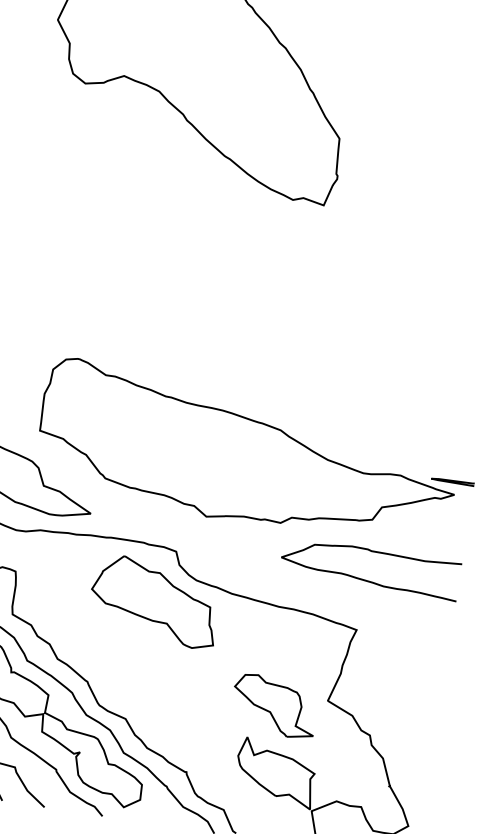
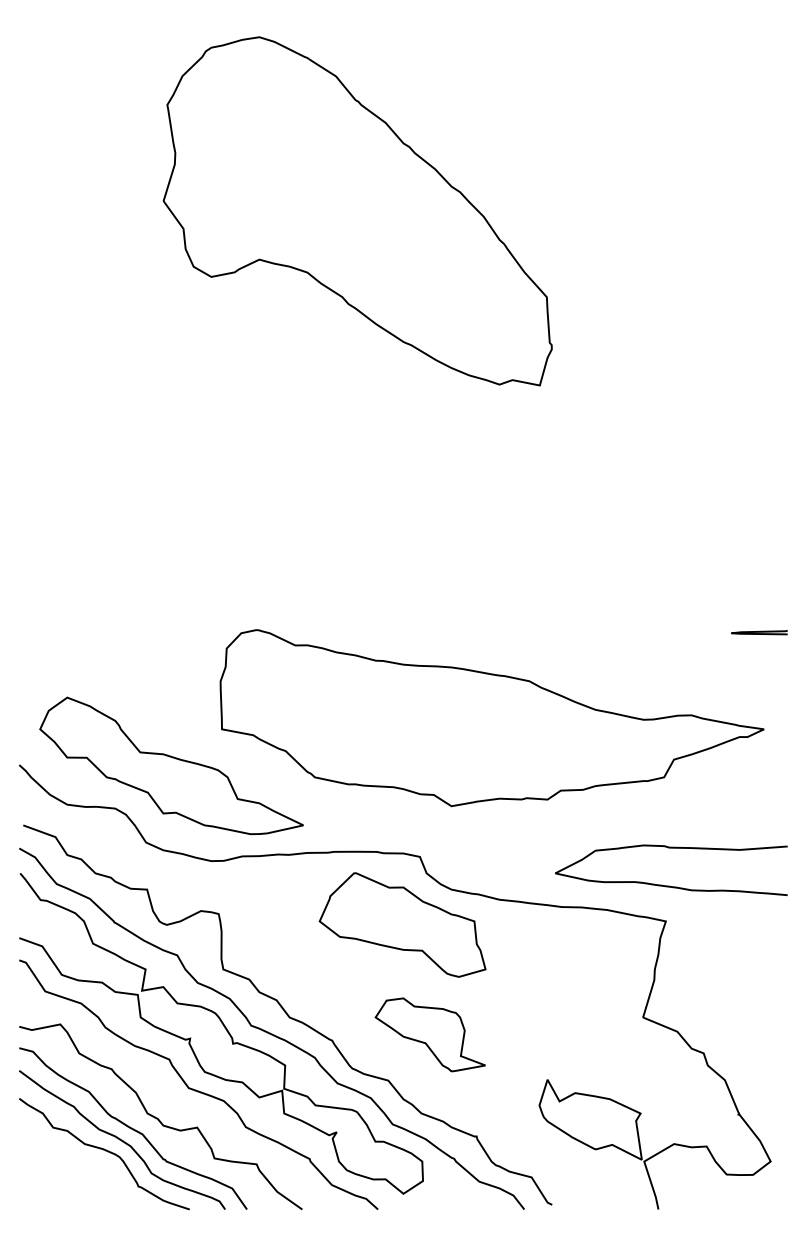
curve: (452, 481) -> (759, 632), moved
curve: (367, 580) -> (669, 885), moved
part: (274, 705) -> (429, 1034), moved

